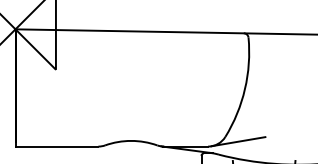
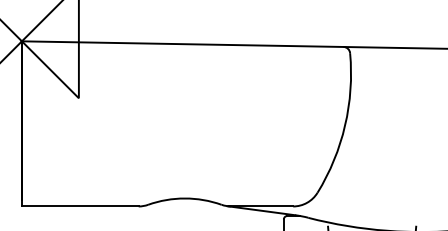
line: (238, 141) -> (335, 199), removed

